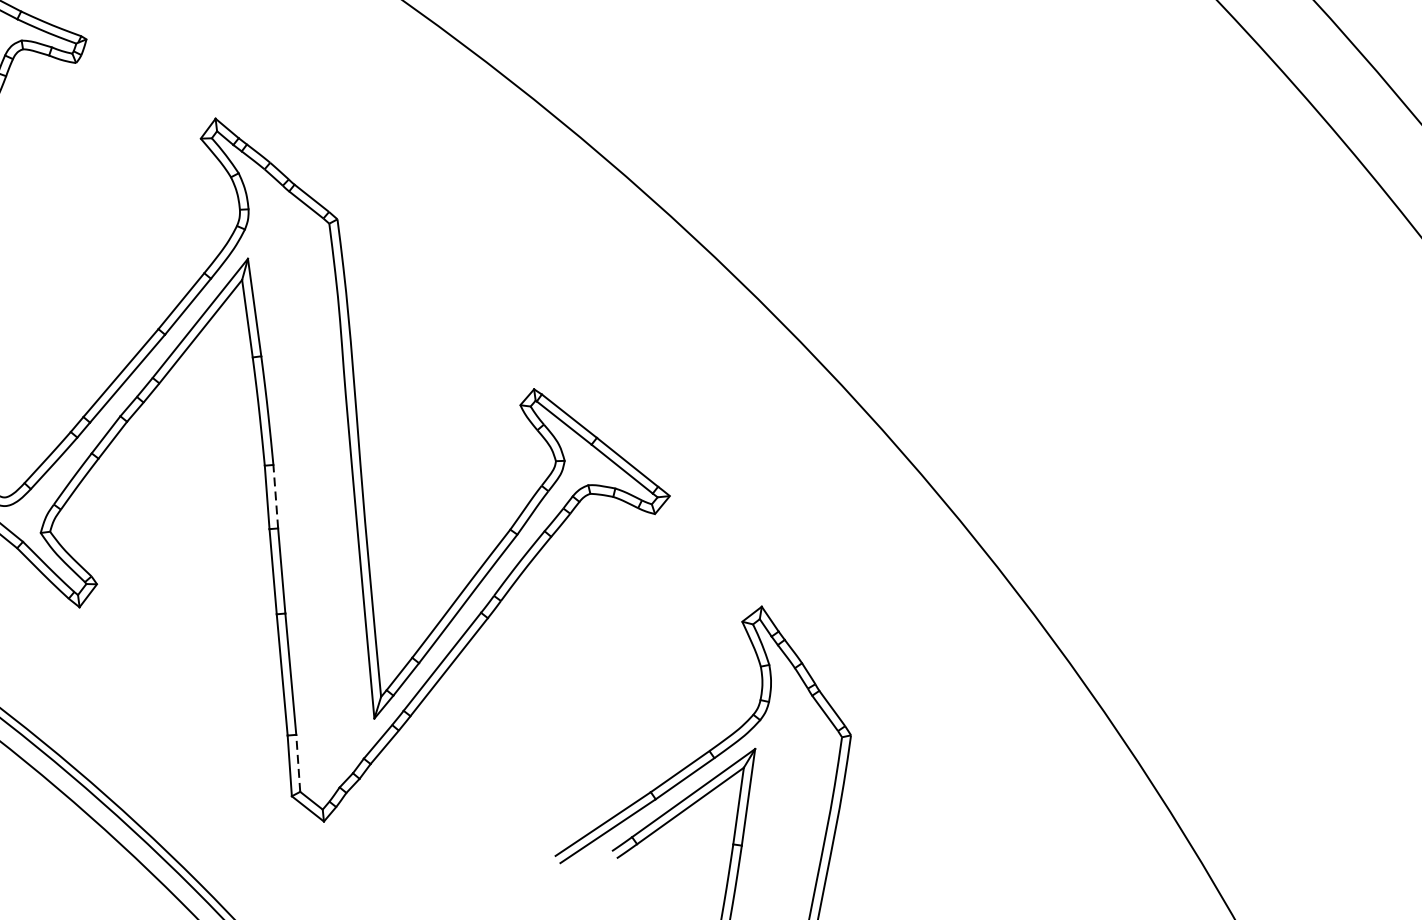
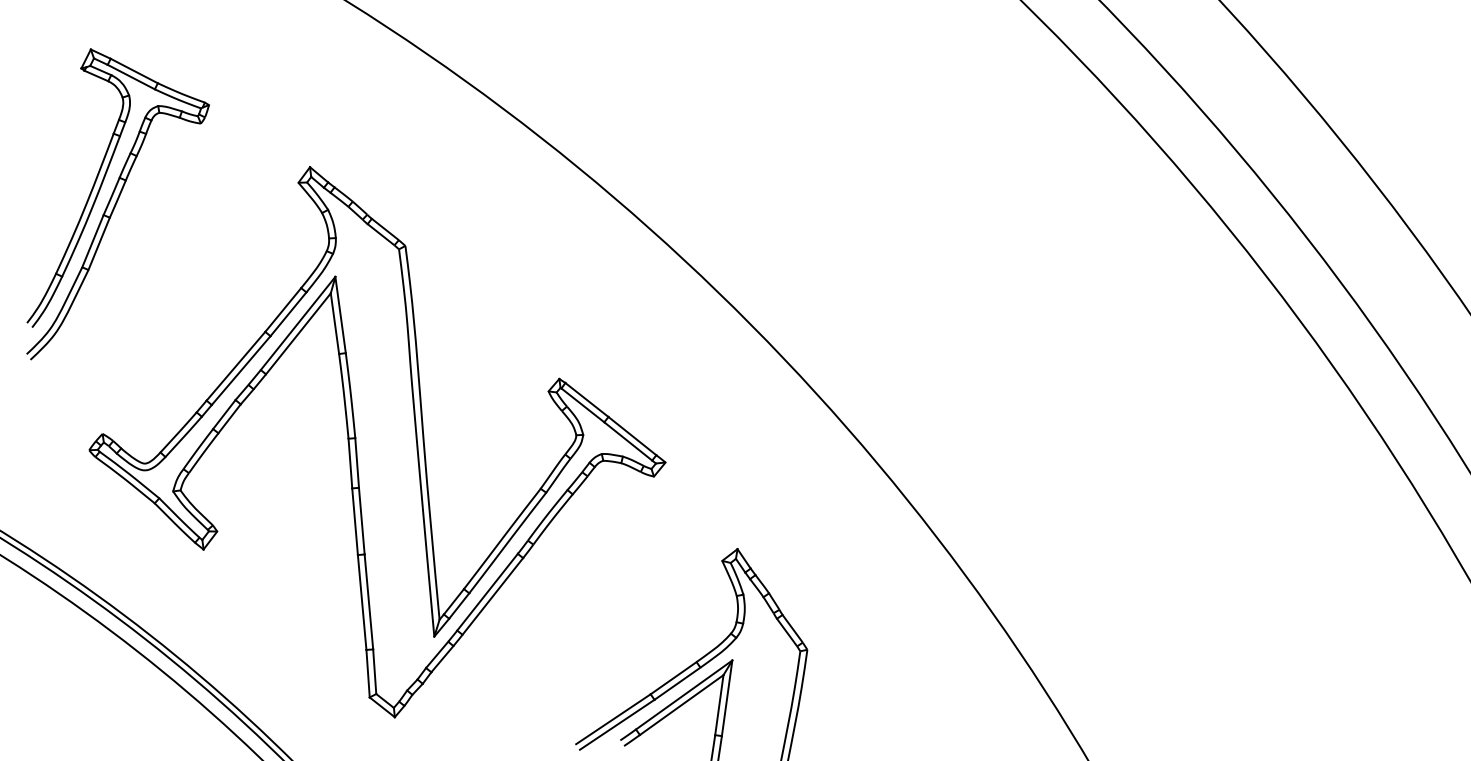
line: (276, 497) -> (357, 463), dashed -> solid
line: (297, 763) -> (374, 671), dashed -> solid

